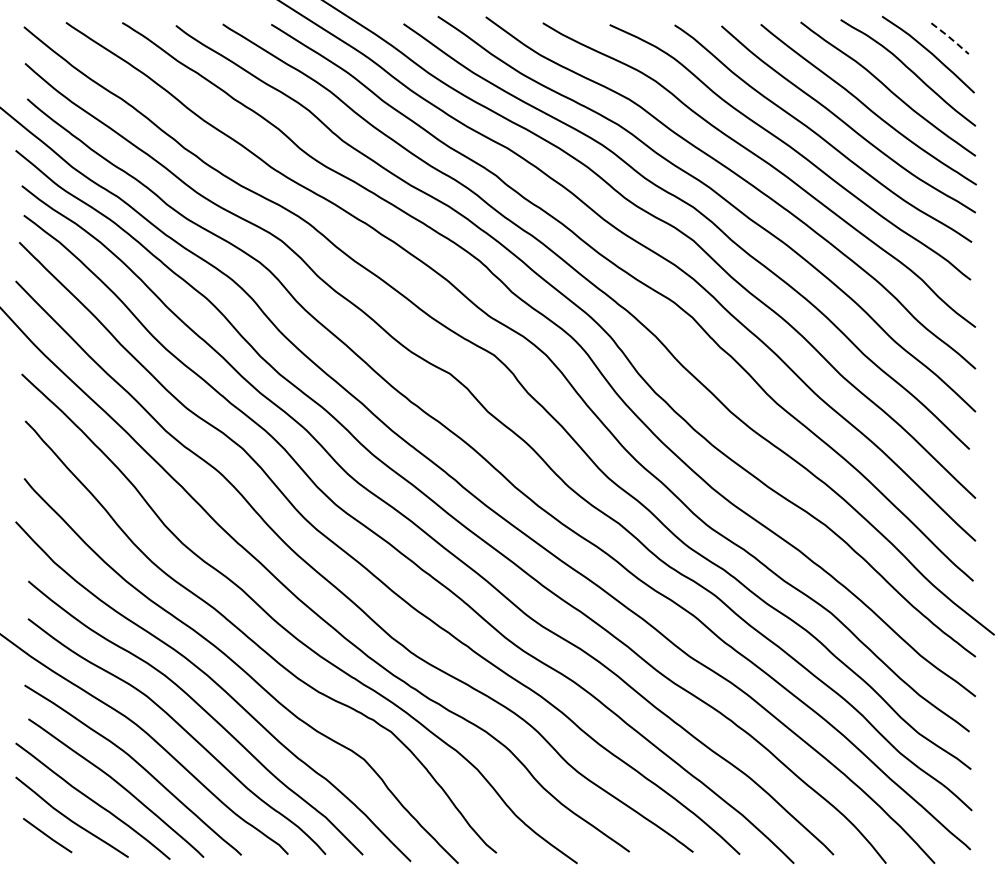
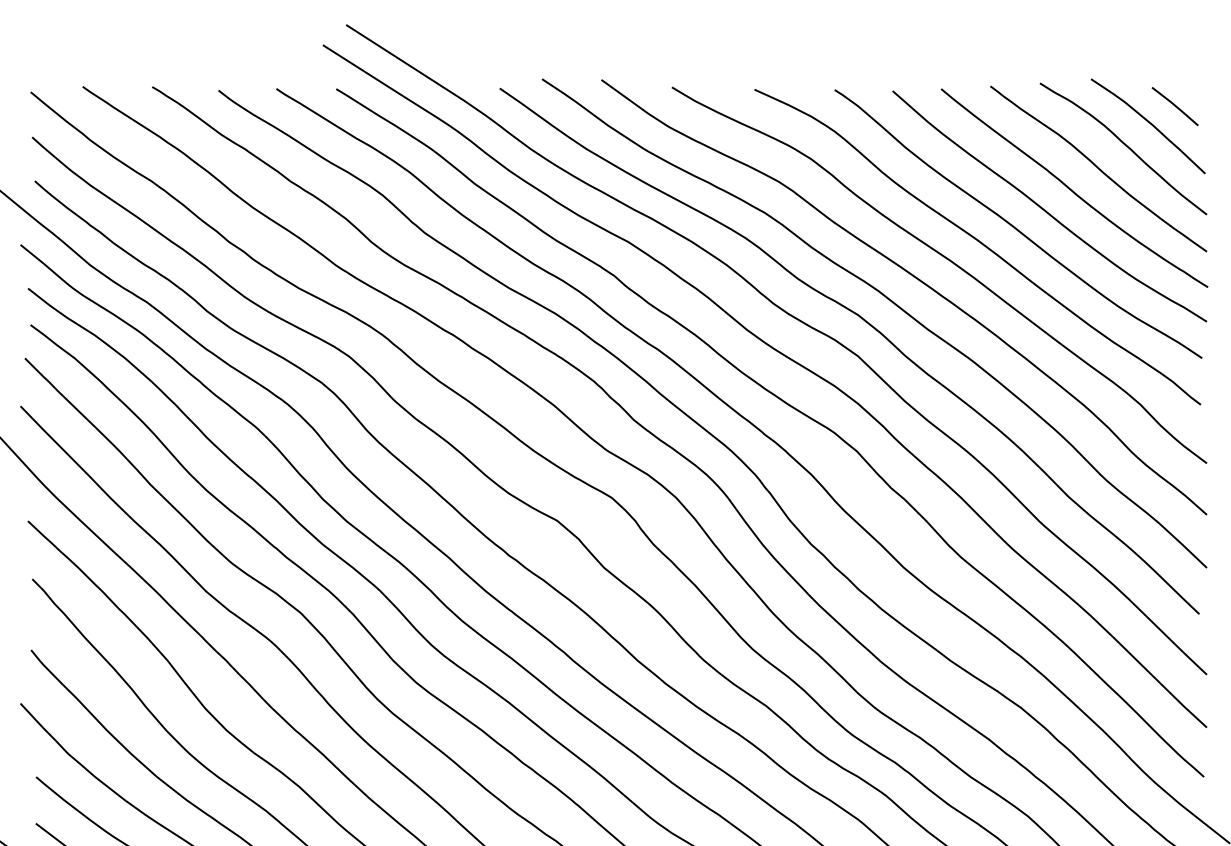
line: (950, 38) -> (1175, 106), dashed -> solid

